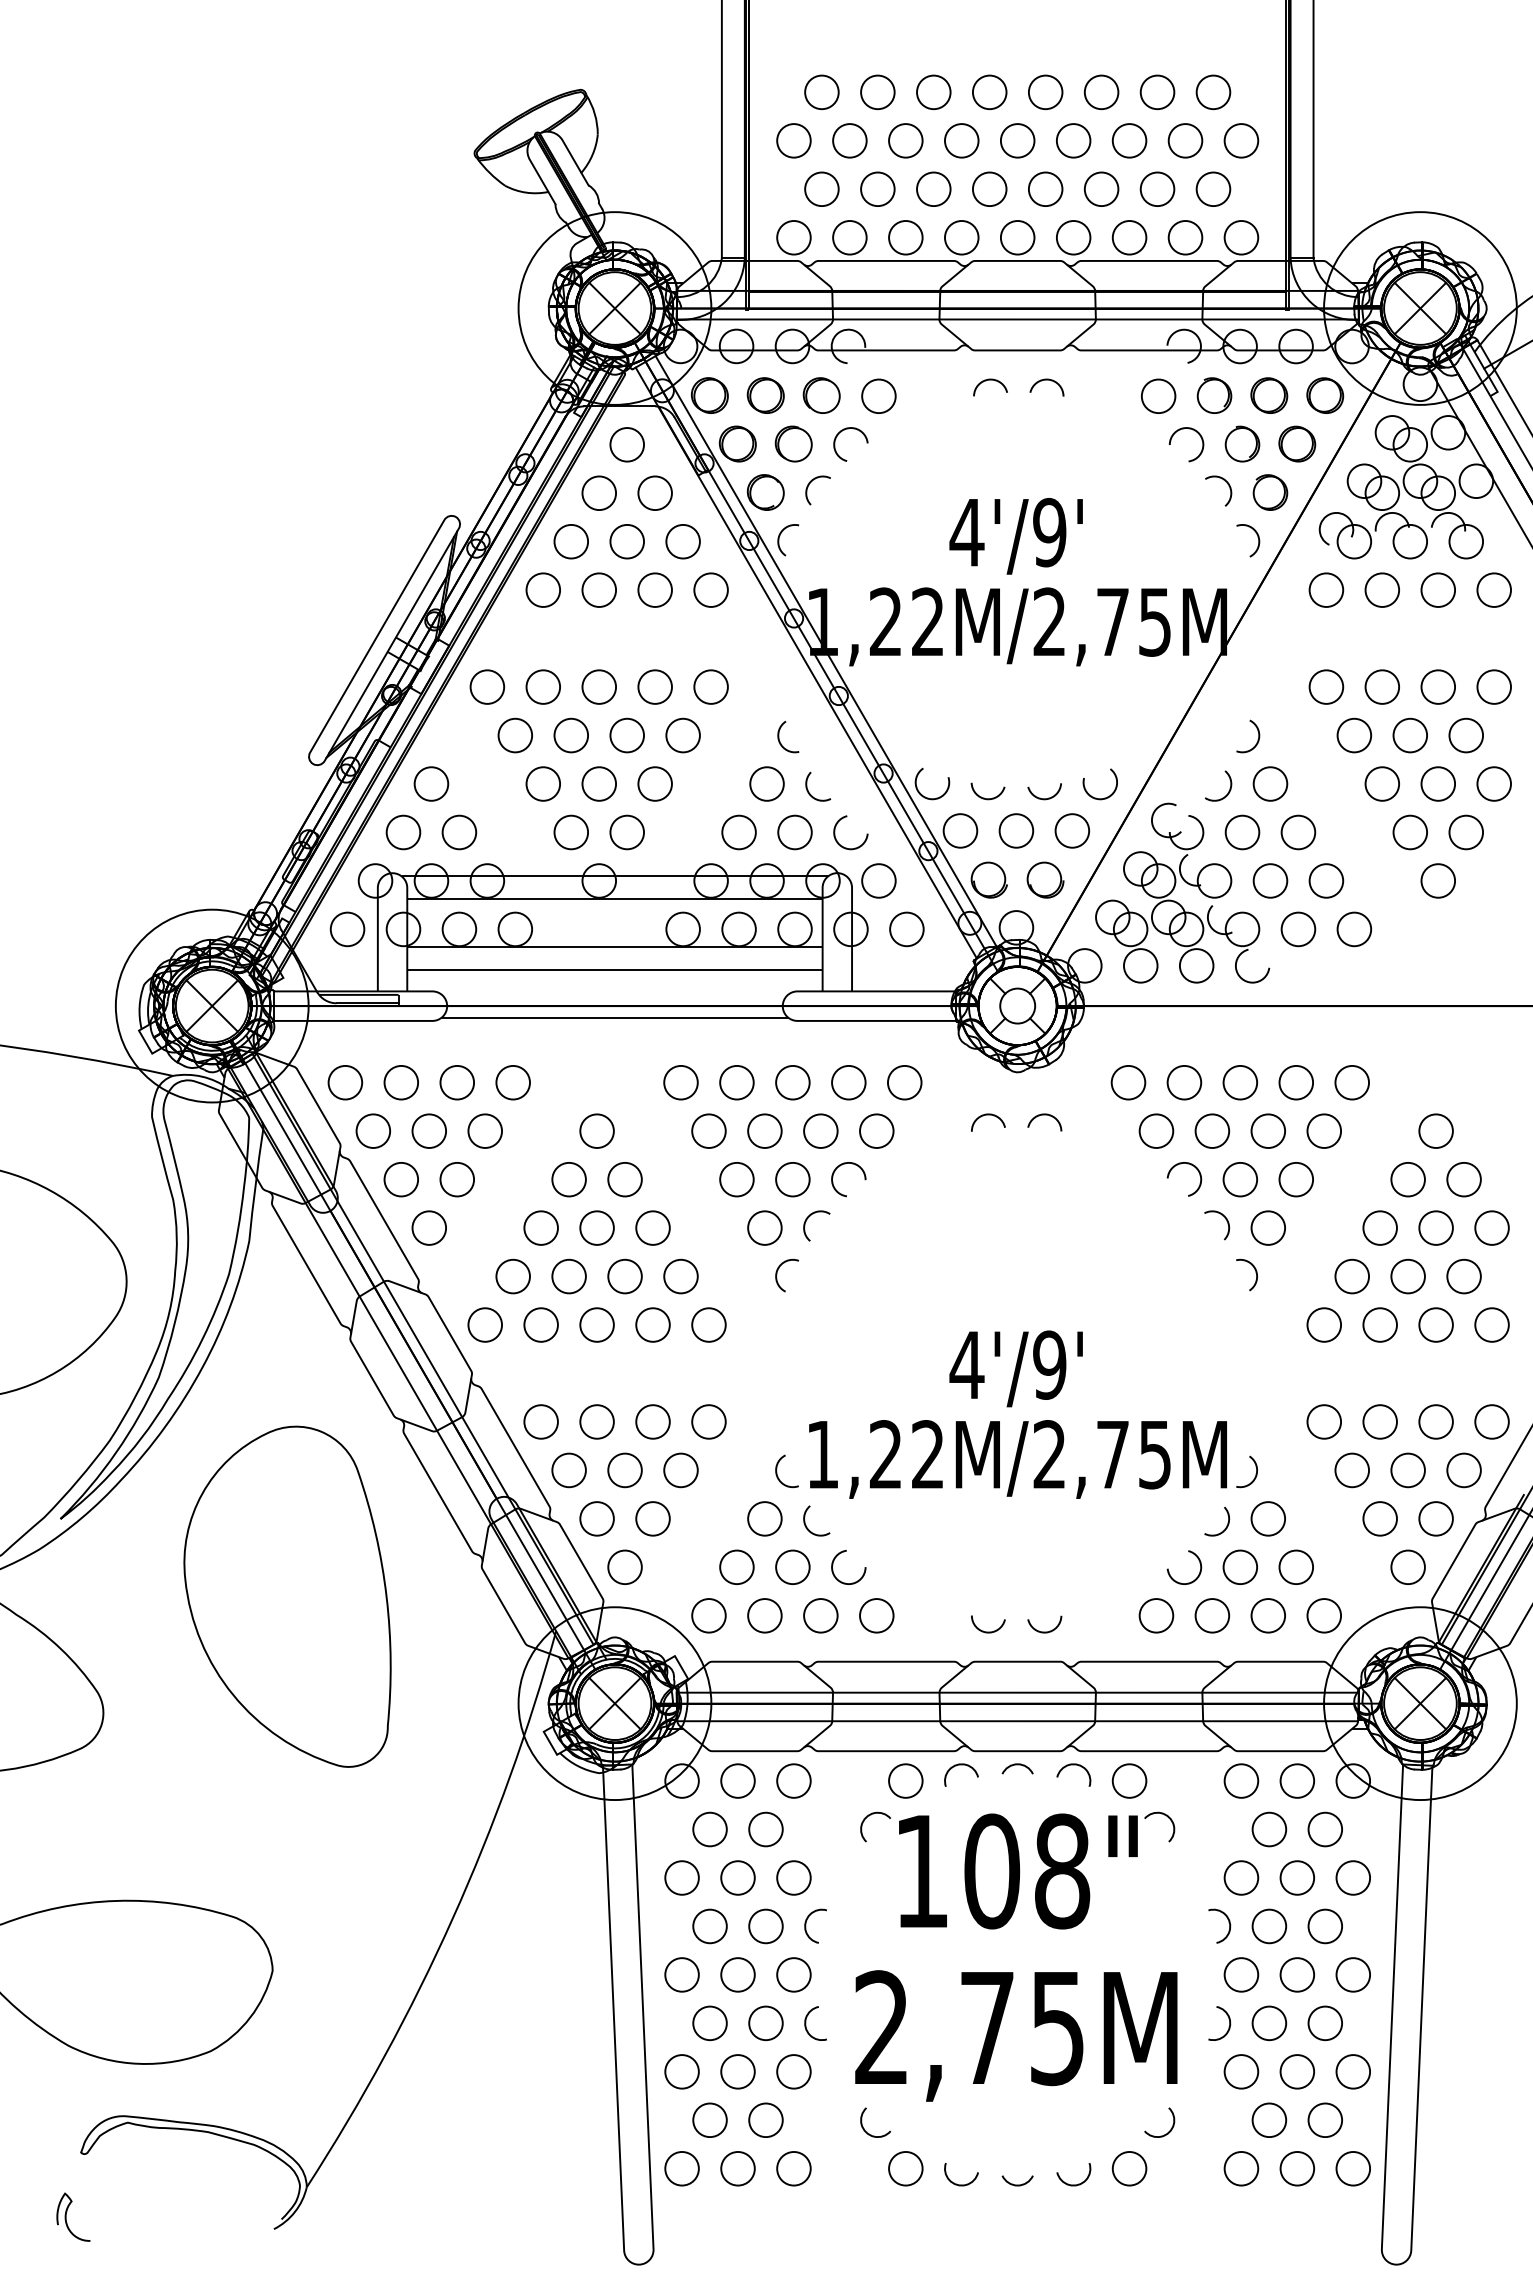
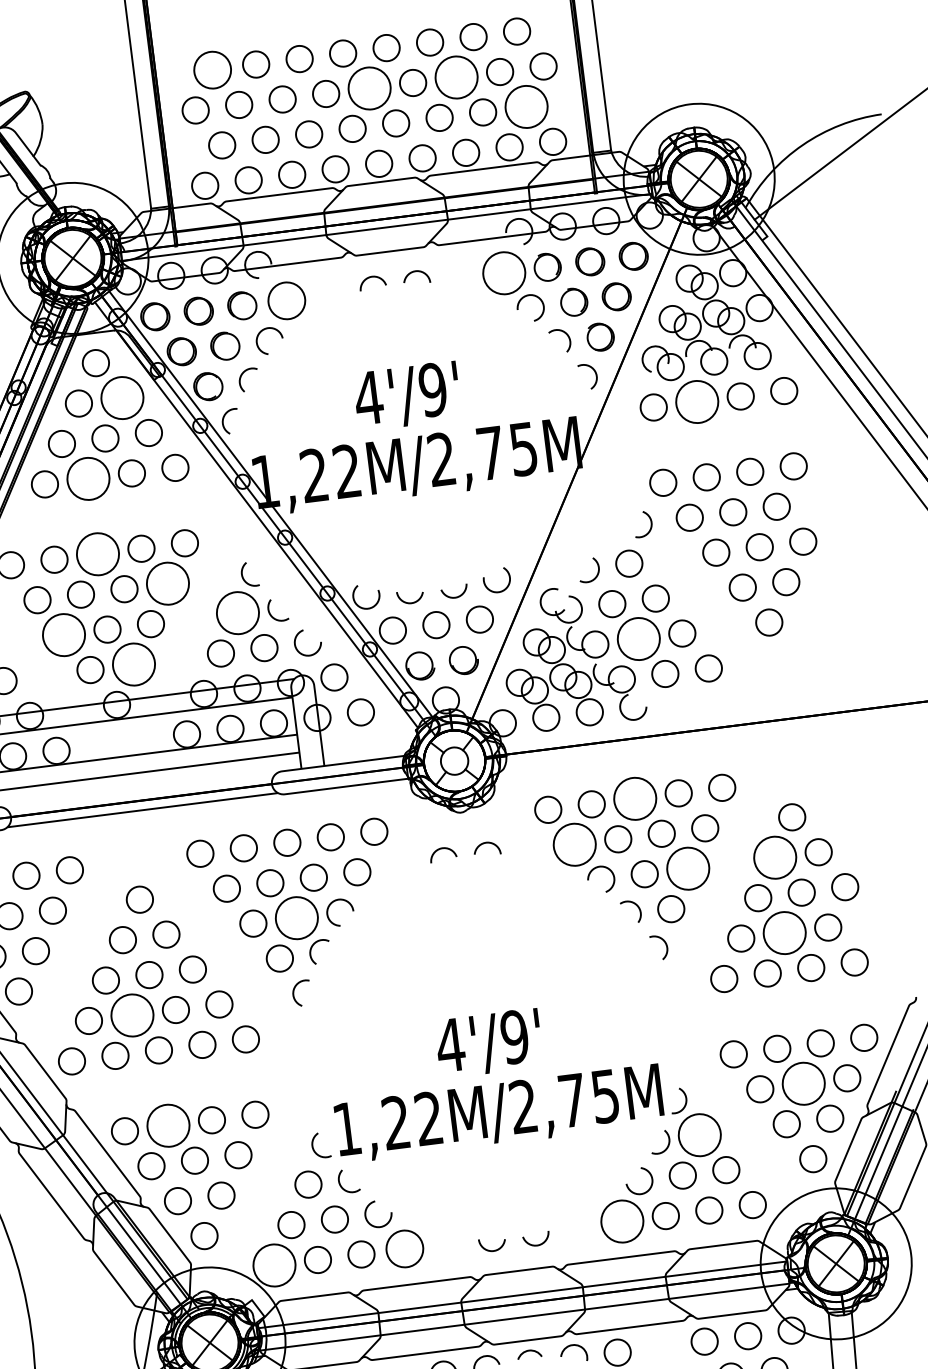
circle: (821, 91) -> (212, 69), size x1.4
circle: (1017, 140) -> (369, 88), size x1.6
circle: (1129, 140) -> (456, 77), size x1.6
circle: (1213, 189) -> (526, 107), size x1.6
circle: (878, 395) -> (286, 300), size x1.4
circle: (1158, 396) -> (504, 273), size x1.6
circle: (654, 493) -> (121, 398), size x1.6
circle: (599, 589) -> (88, 478), size x1.6
circle: (1382, 589) -> (697, 401), size x1.6
circle: (599, 686) -> (98, 553), size x1.6
circle: (682, 735) -> (167, 583), size x1.6
arc: (1257, 739) -> (650, 525), moved
circle: (543, 783) -> (64, 634), size x1.6
circle: (766, 783) -> (237, 612), size x1.6
circle: (627, 832) -> (134, 664), size x1.6
circle: (1270, 880) -> (638, 638), size x1.6
circle: (1240, 1082) -> (635, 798), size x1.6
circle: (1156, 1130) -> (574, 844), size x1.6
circle: (792, 1179) -> (296, 918), size x1.6
circle: (1296, 1179) -> (688, 868), size x1.6
circle: (1407, 1179) -> (774, 857), size x1.6
circle: (568, 1276) -> (131, 1015), size x1.6
circle: (1407, 1276) -> (784, 933), size x1.6
circle: (596, 1421) -> (167, 1125), size x1.6
circle: (1407, 1470) -> (803, 1083), size x1.6
circle: (1268, 1518) -> (699, 1134), size x1.6
circle: (708, 1615) -> (274, 1265), size x1.6
circle: (876, 1615) -> (404, 1248), size x1.4
circle: (1156, 1615) -> (622, 1221), size x1.6

